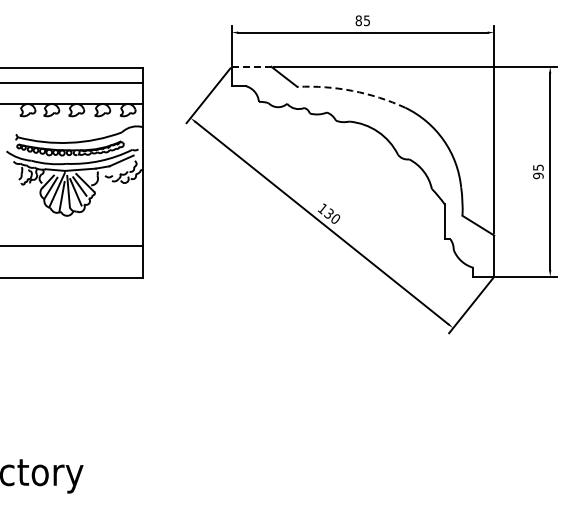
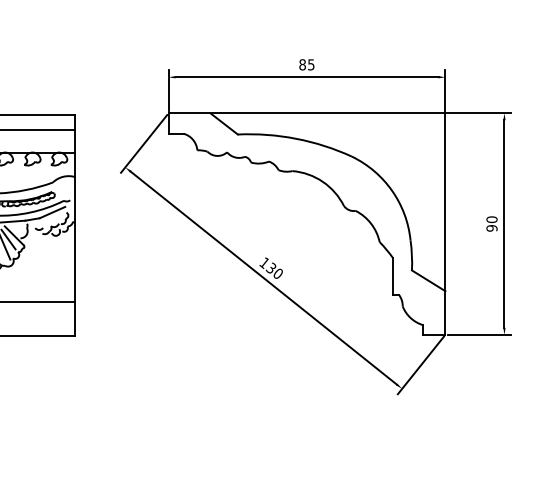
line: (251, 66) -> (189, 113), dashed -> solid
arc: (352, 90) -> (295, 138), dashed -> solid
text: (538, 167) -> (492, 219), 95 -> 90

